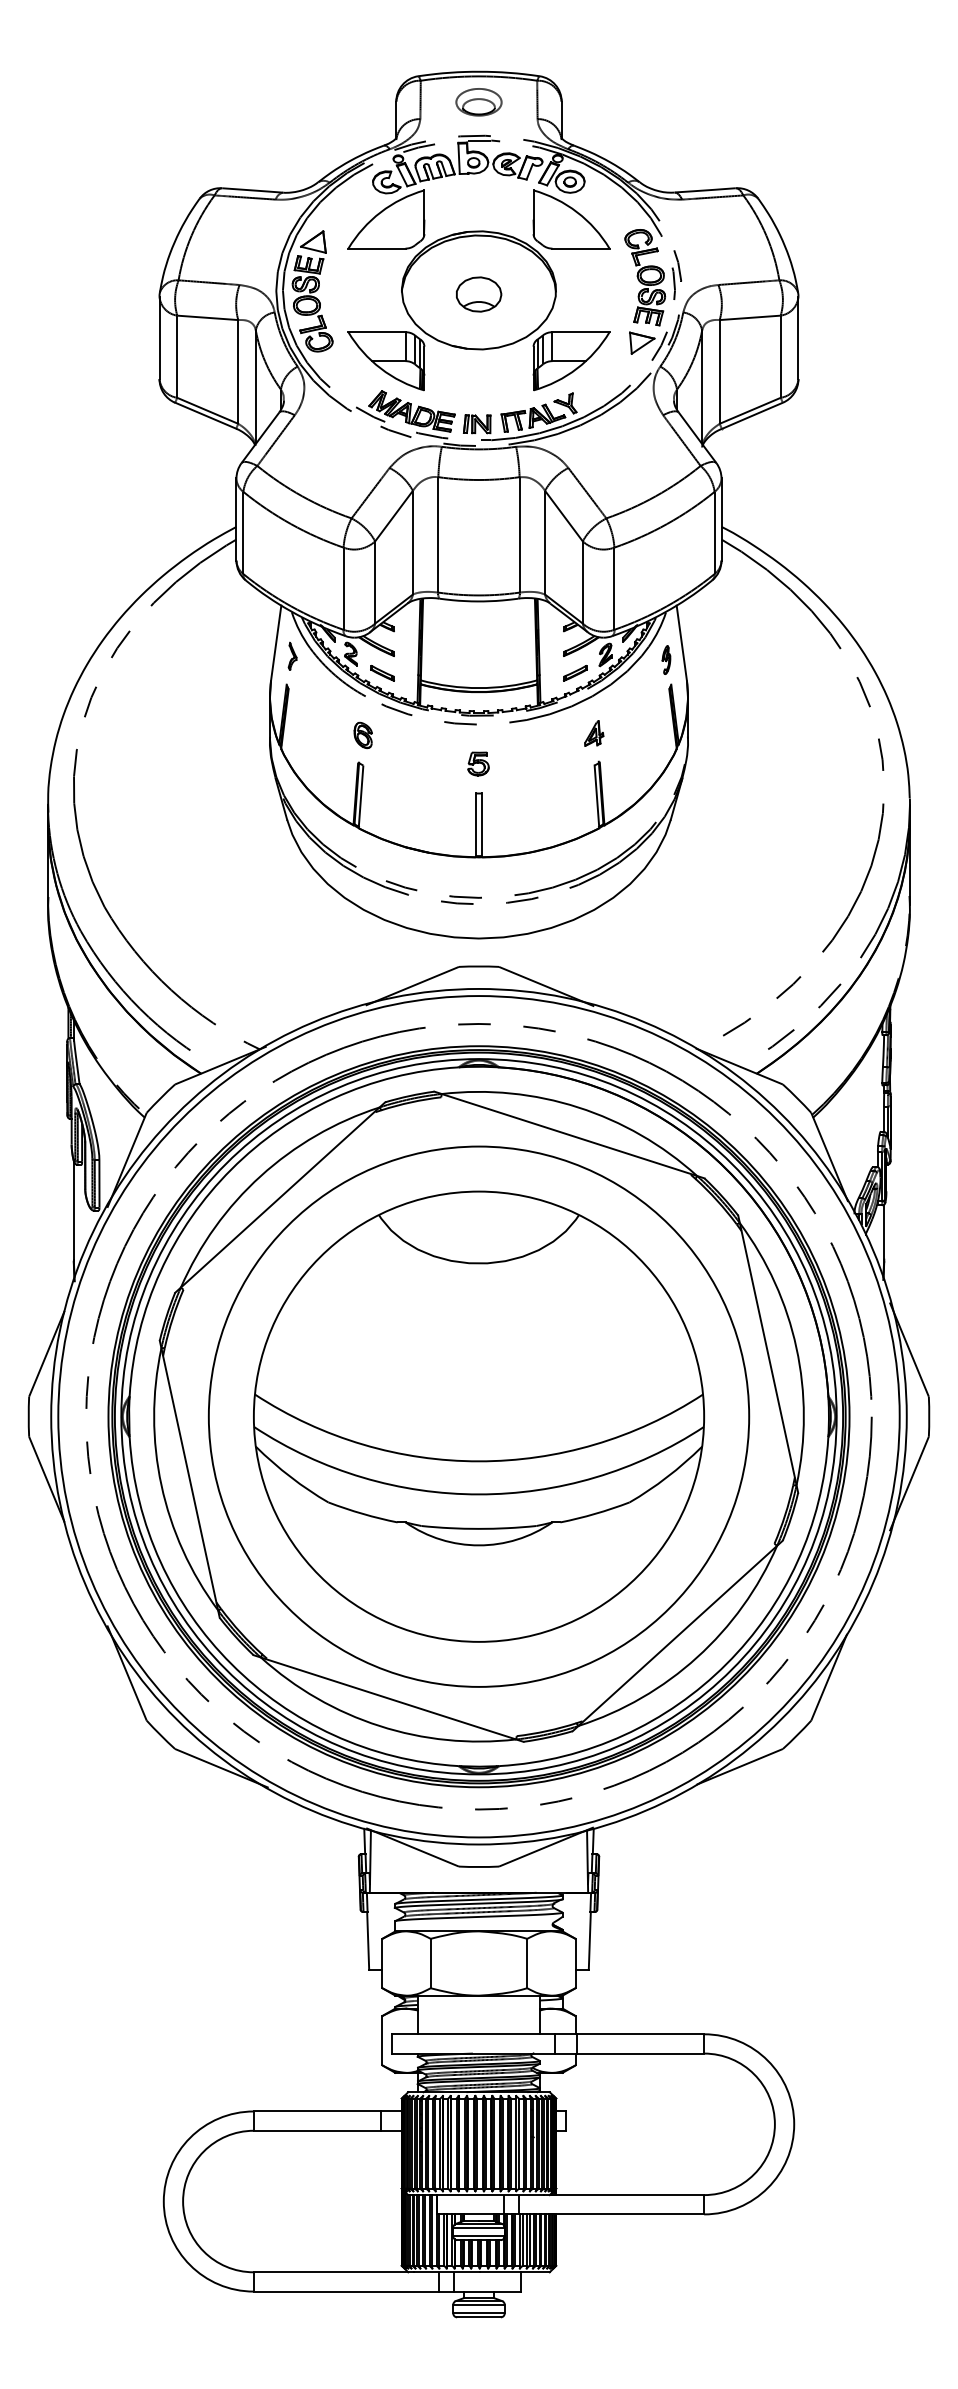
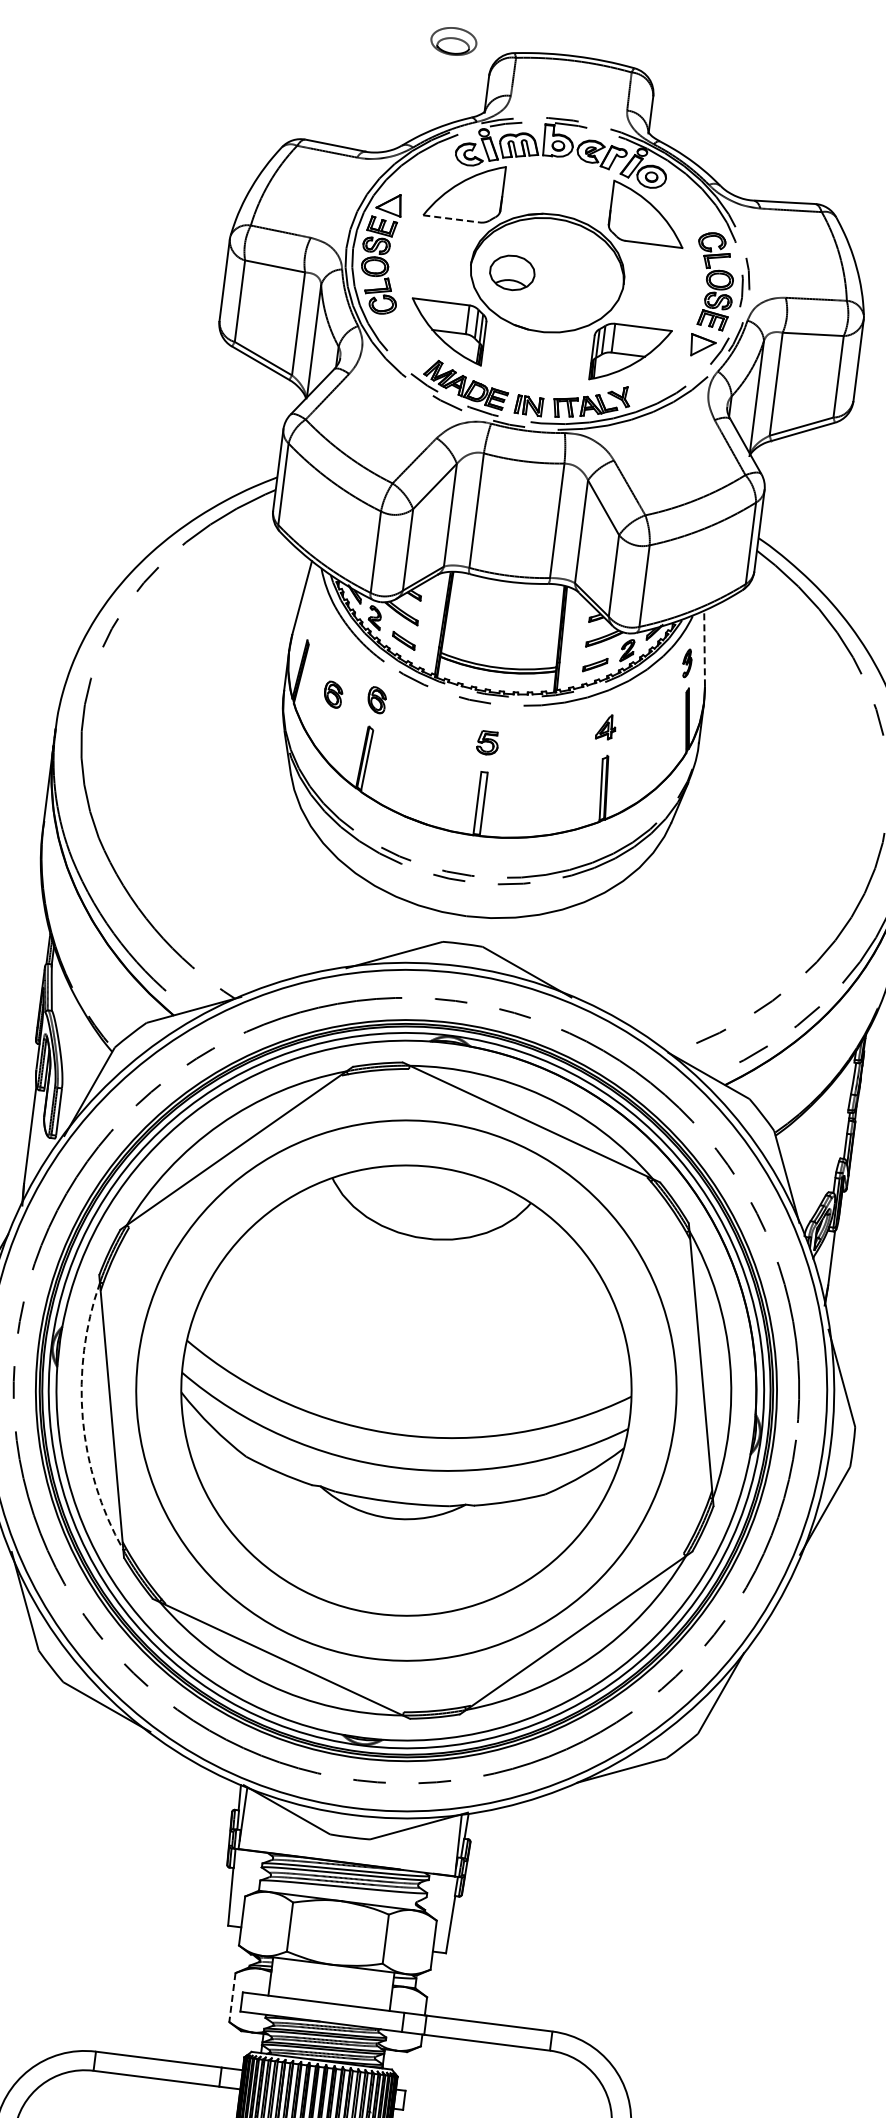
part: (478, 102) -> (453, 41), moved
line: (376, 248) -> (451, 218), solid -> dashed
part: (479, 294) -> (512, 272), moved
line: (681, 643) -> (704, 648), solid -> dashed
part: (292, 655) -> (316, 612), removed
part: (318, 735) -> (332, 694), added
arc: (161, 1485) -> (82, 1419), solid -> dashed
line: (382, 2040) -> (232, 1997), solid -> dashed

